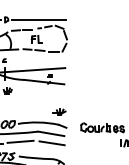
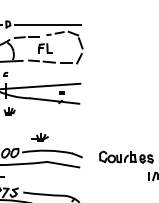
part: (58, 111) -> (39, 137), moved
line: (20, 141) -> (25, 174), removed
line: (51, 142) -> (63, 175), removed

